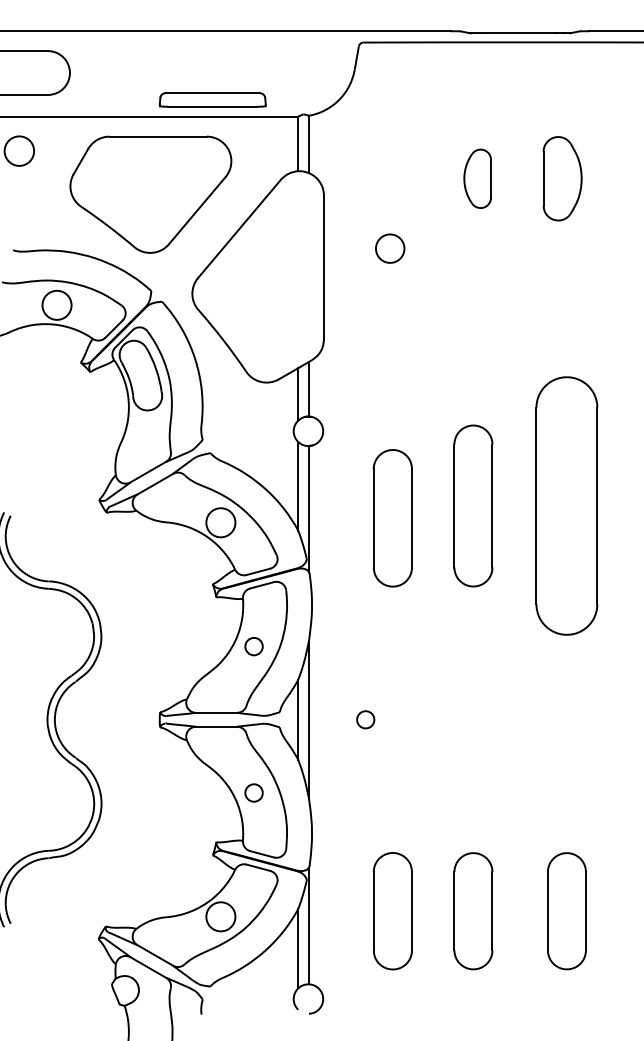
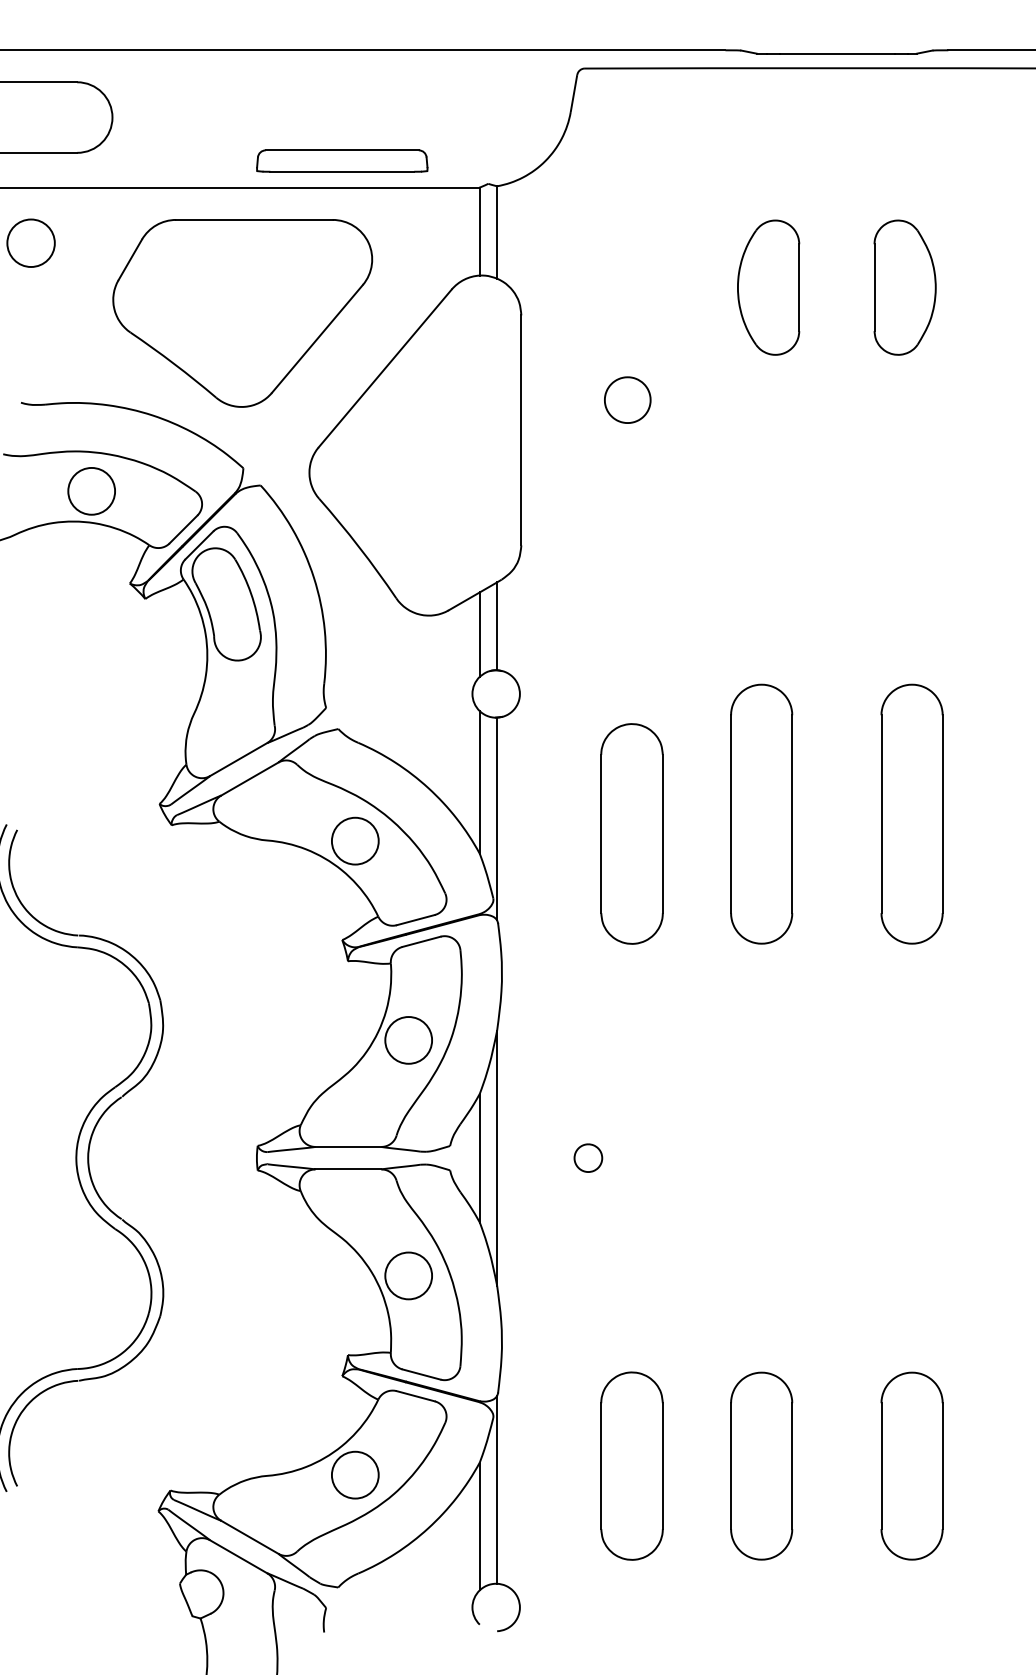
part: (477, 178) -> (768, 287), size x1.43
part: (566, 505) -> (911, 813), size x0.62
circle: (253, 646) -> (407, 1040), size x1.67
circle: (253, 792) -> (407, 1275), size x1.67

